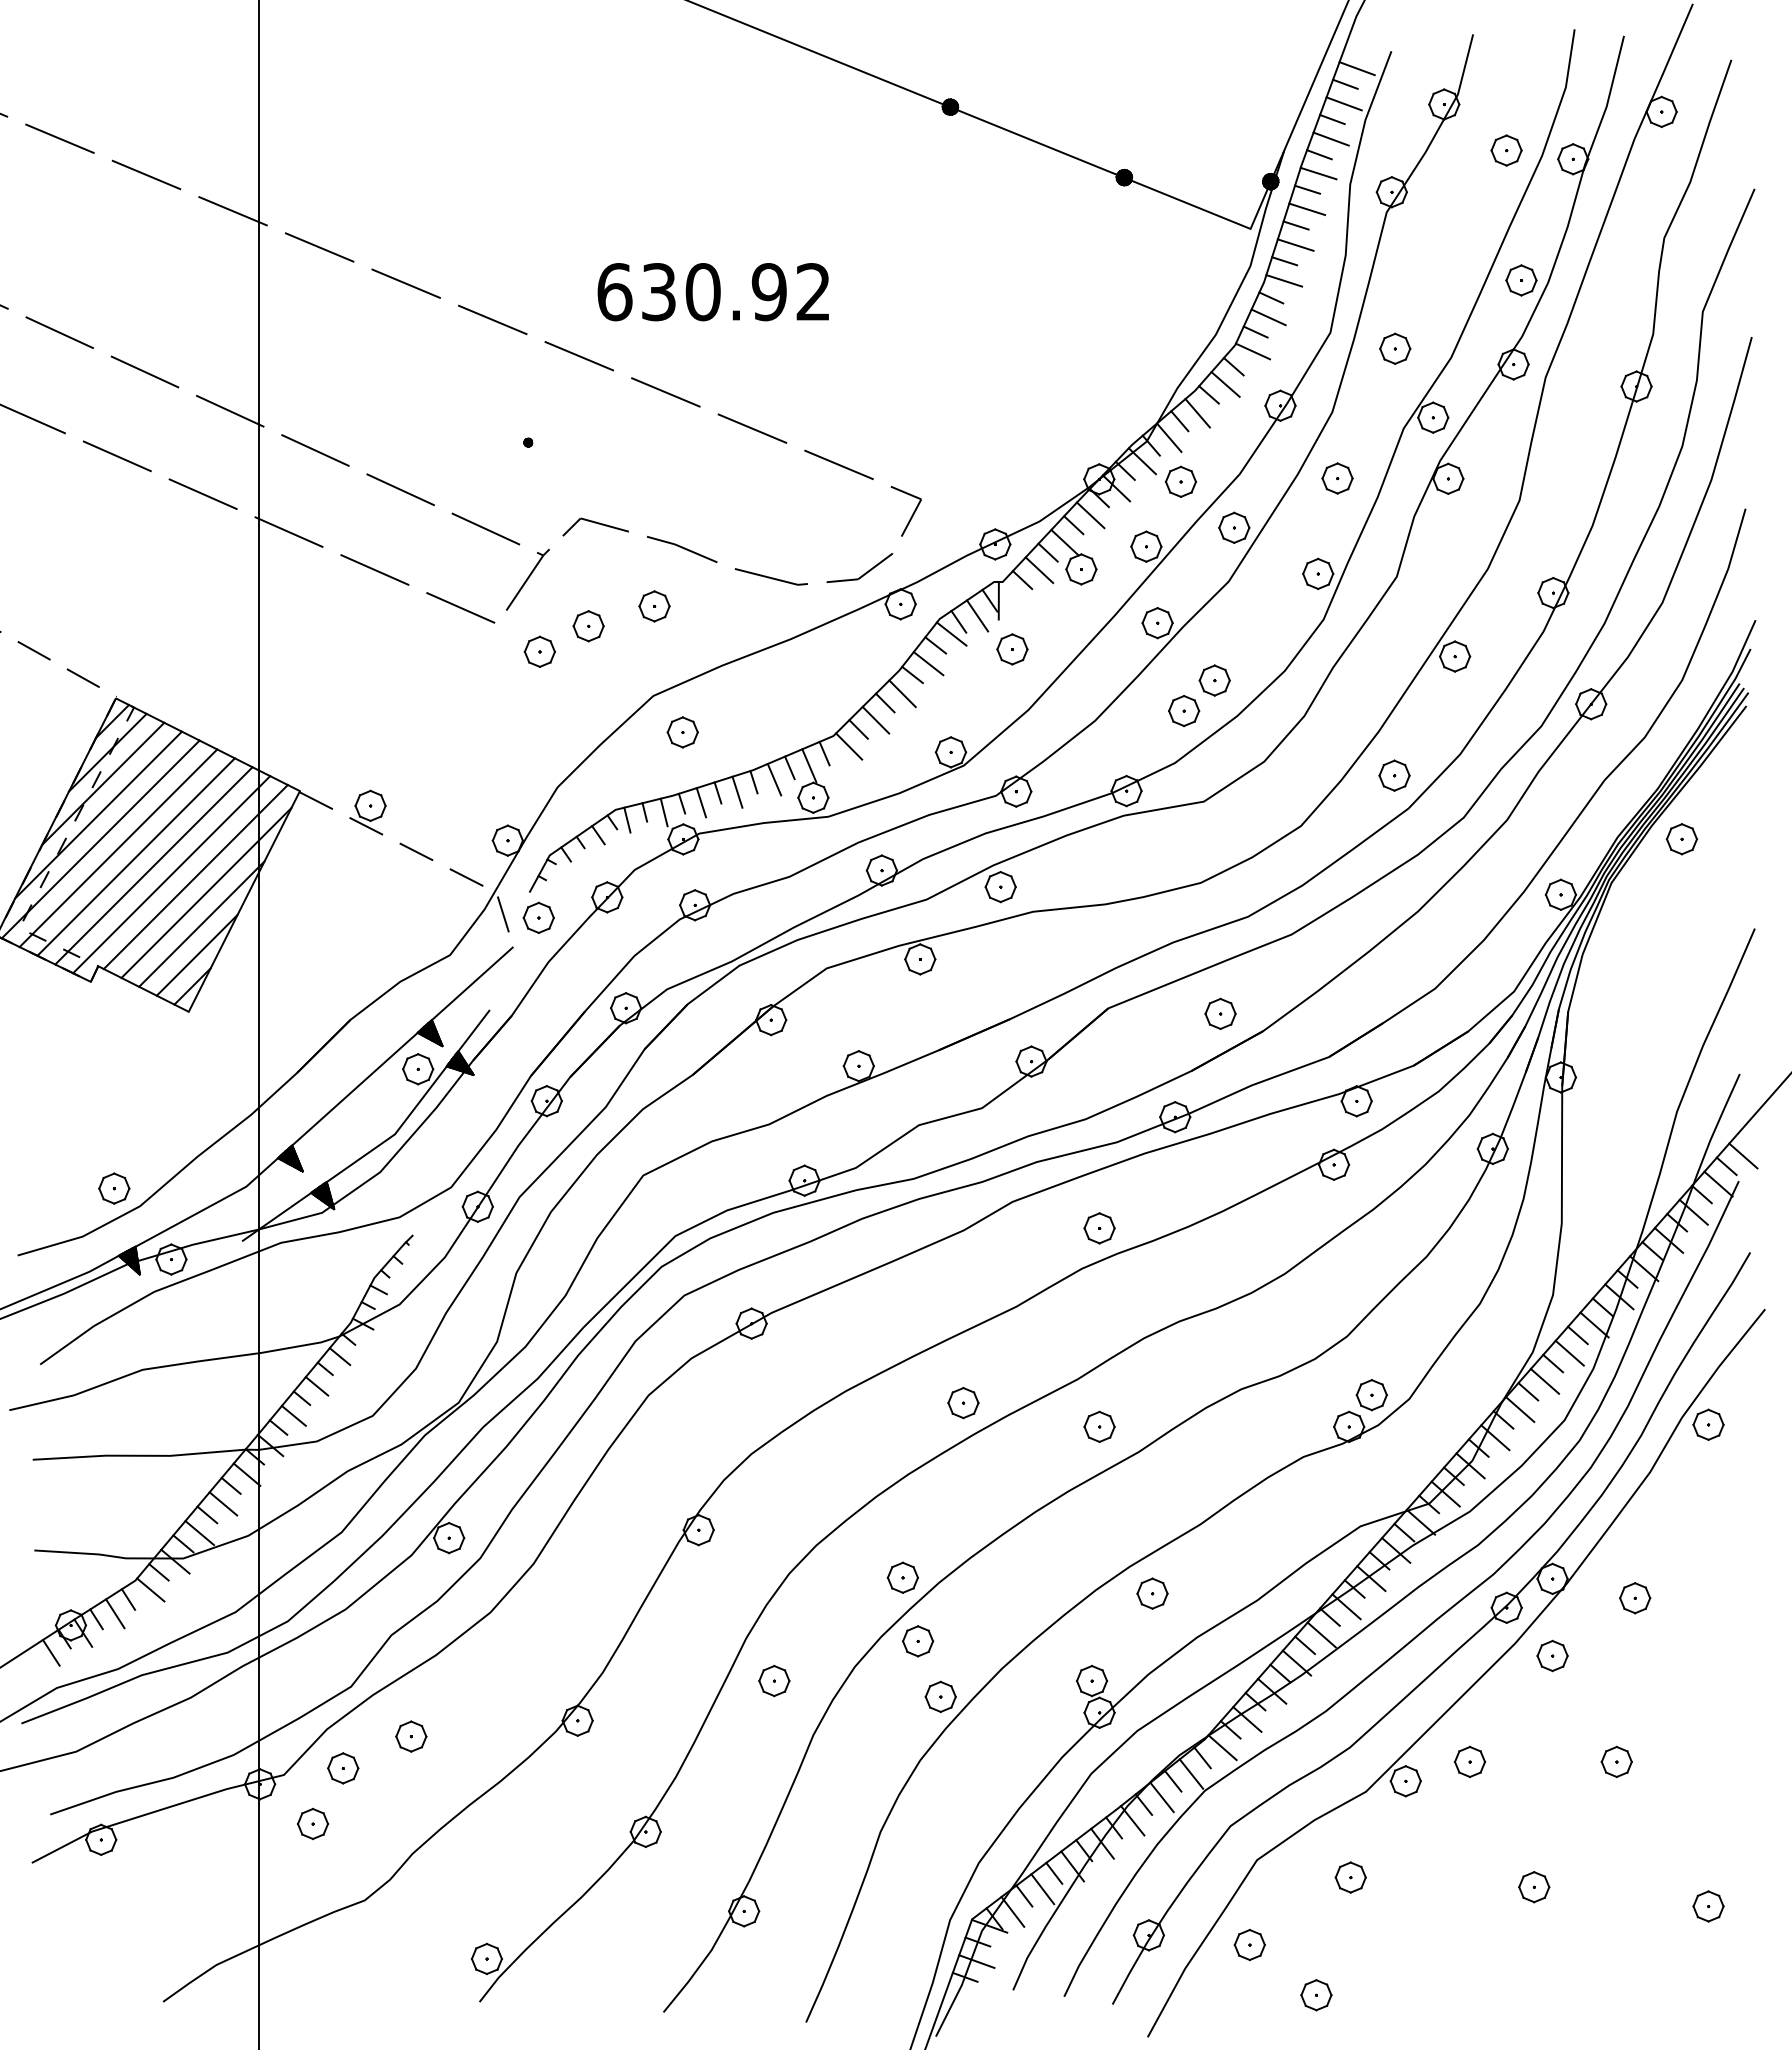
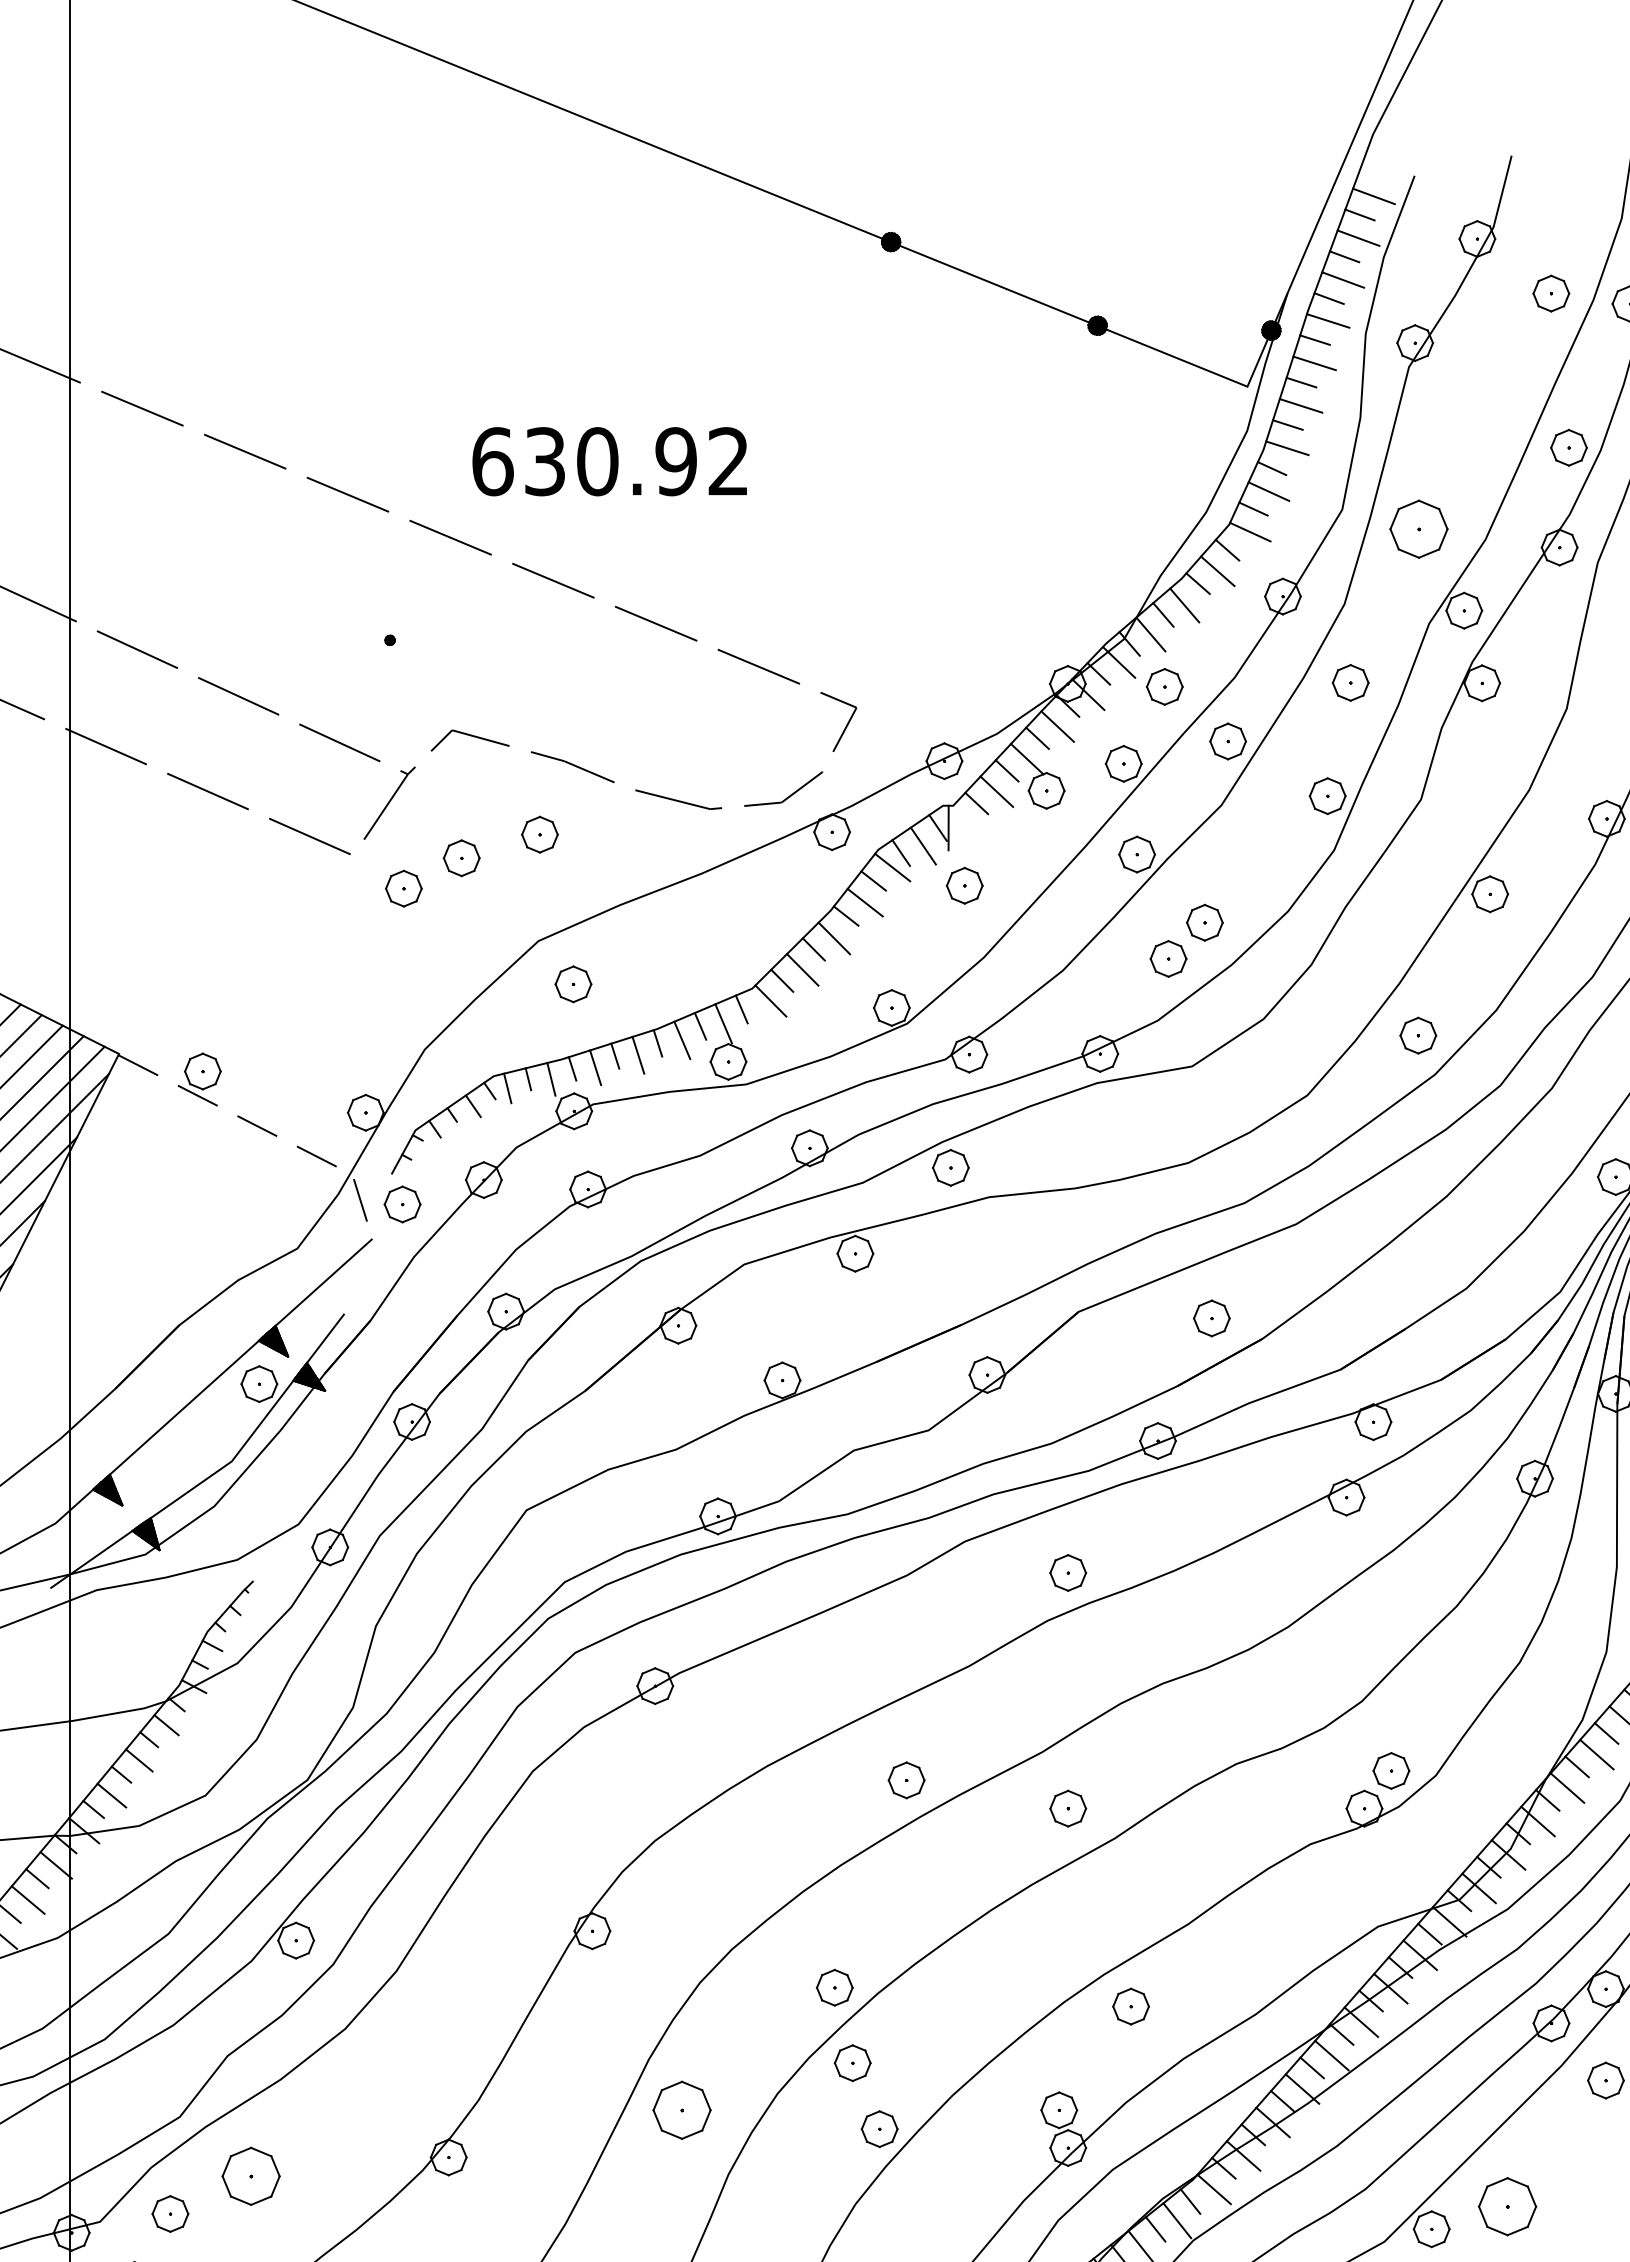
part: (1395, 348) -> (1419, 528), size x1.6
part: (774, 1680) -> (682, 2109), size x1.6
part: (411, 1736) -> (251, 2176), size x1.6
part: (1470, 1761) -> (1508, 2205), size x1.6

